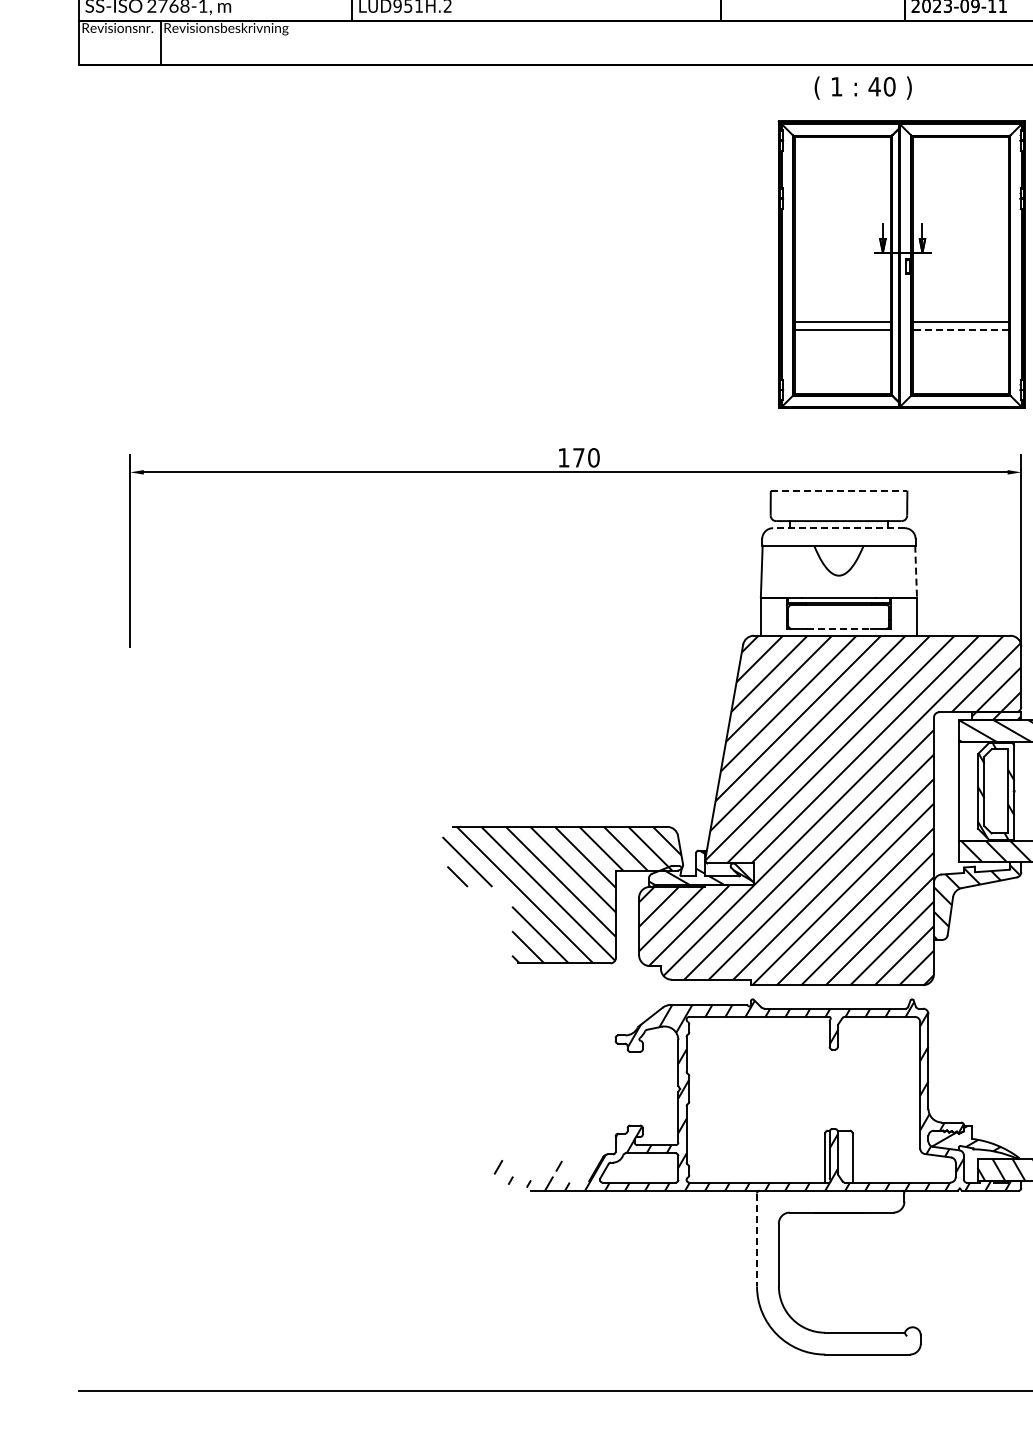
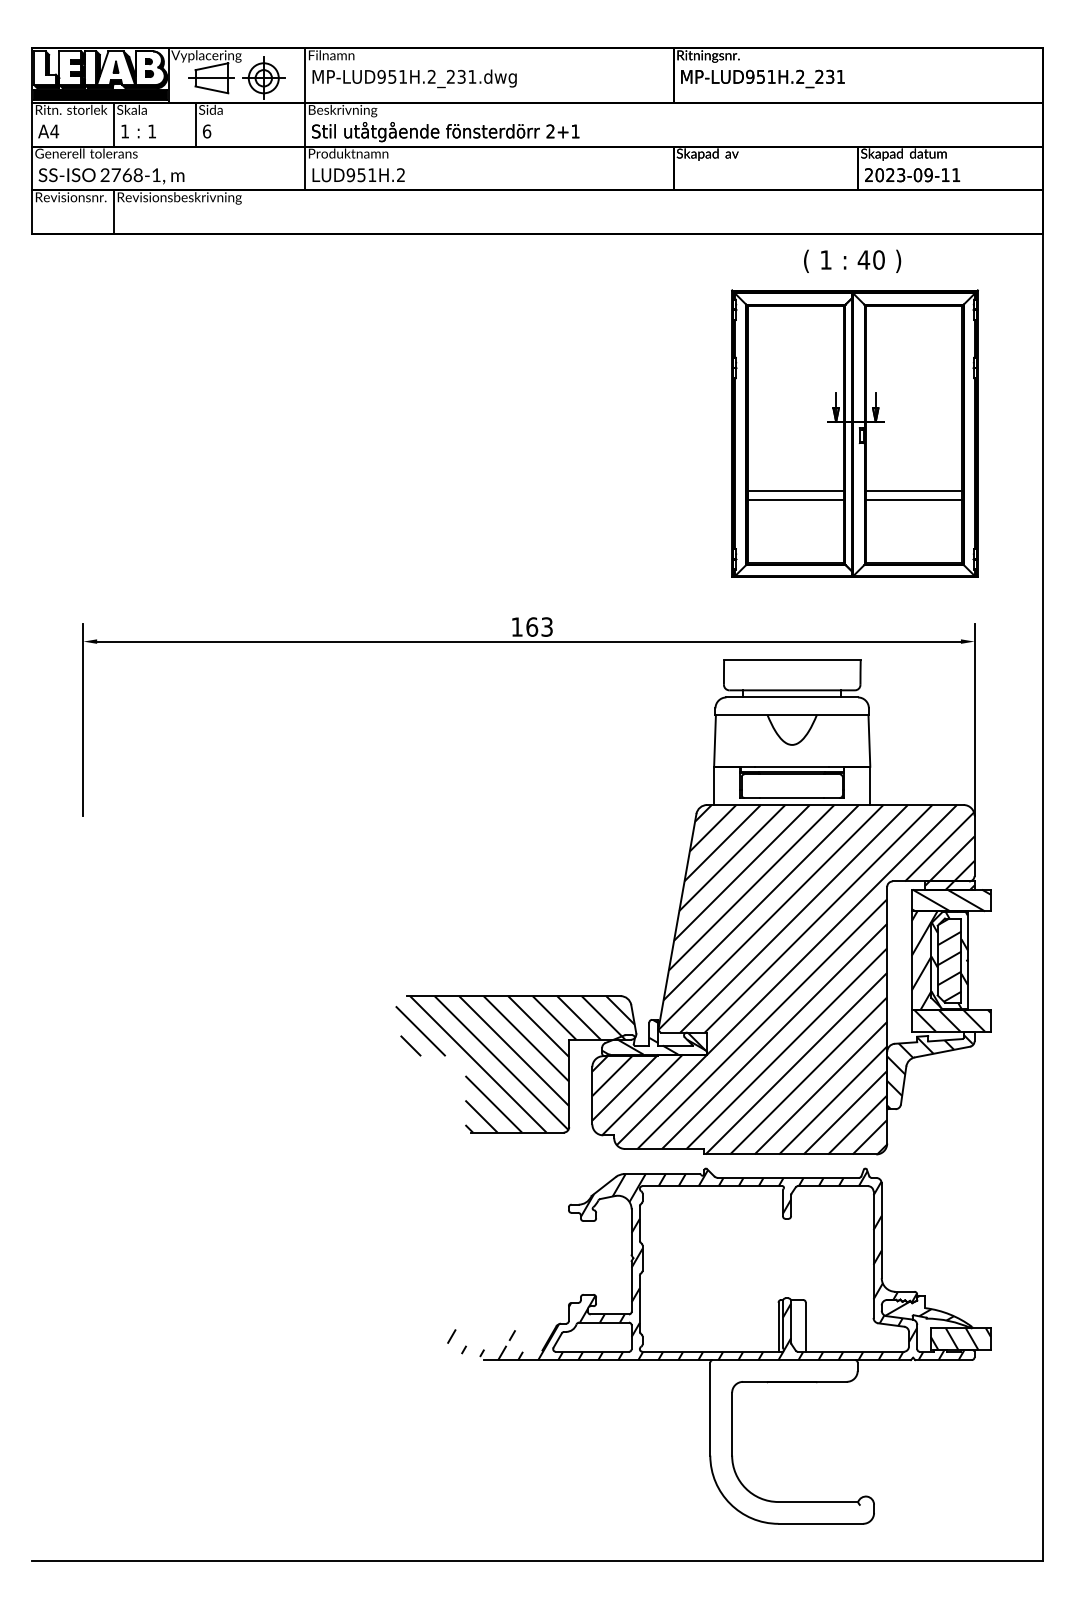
text: (863, 87) -> (852, 260), moved
line: (961, 330) -> (914, 499), dashed -> solid
text: (586, 457) -> (539, 626), 170 -> 163
line: (839, 490) -> (792, 659), dashed -> solid
line: (839, 528) -> (792, 697), dashed -> solid
line: (916, 571) -> (869, 740), dashed -> solid
line: (839, 628) -> (792, 797), dashed -> solid
hatch: (996, 790) -> (949, 959), added
hatch: (983, 791) -> (936, 960), added
line: (757, 1240) -> (710, 1409), dashed -> solid

